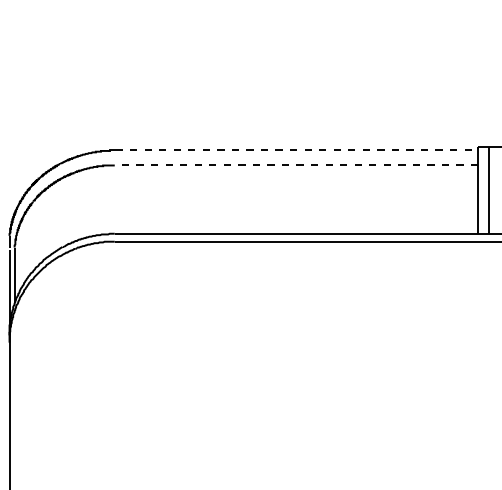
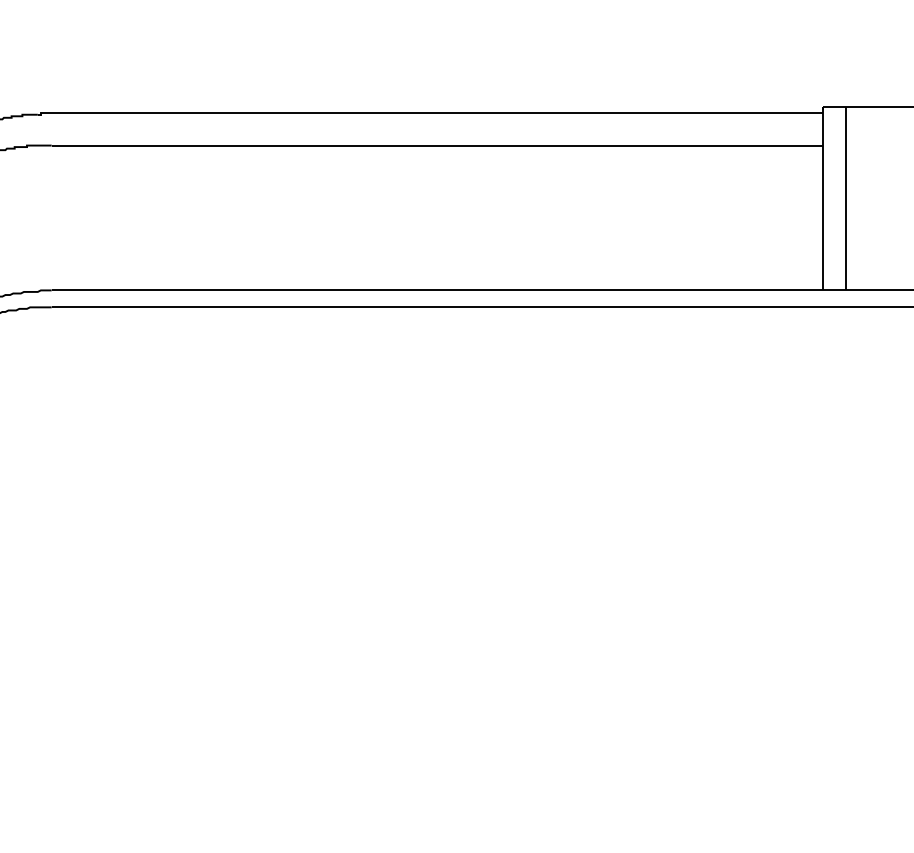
line: (297, 150) -> (439, 113), dashed -> solid
line: (296, 165) -> (437, 145), dashed -> solid

